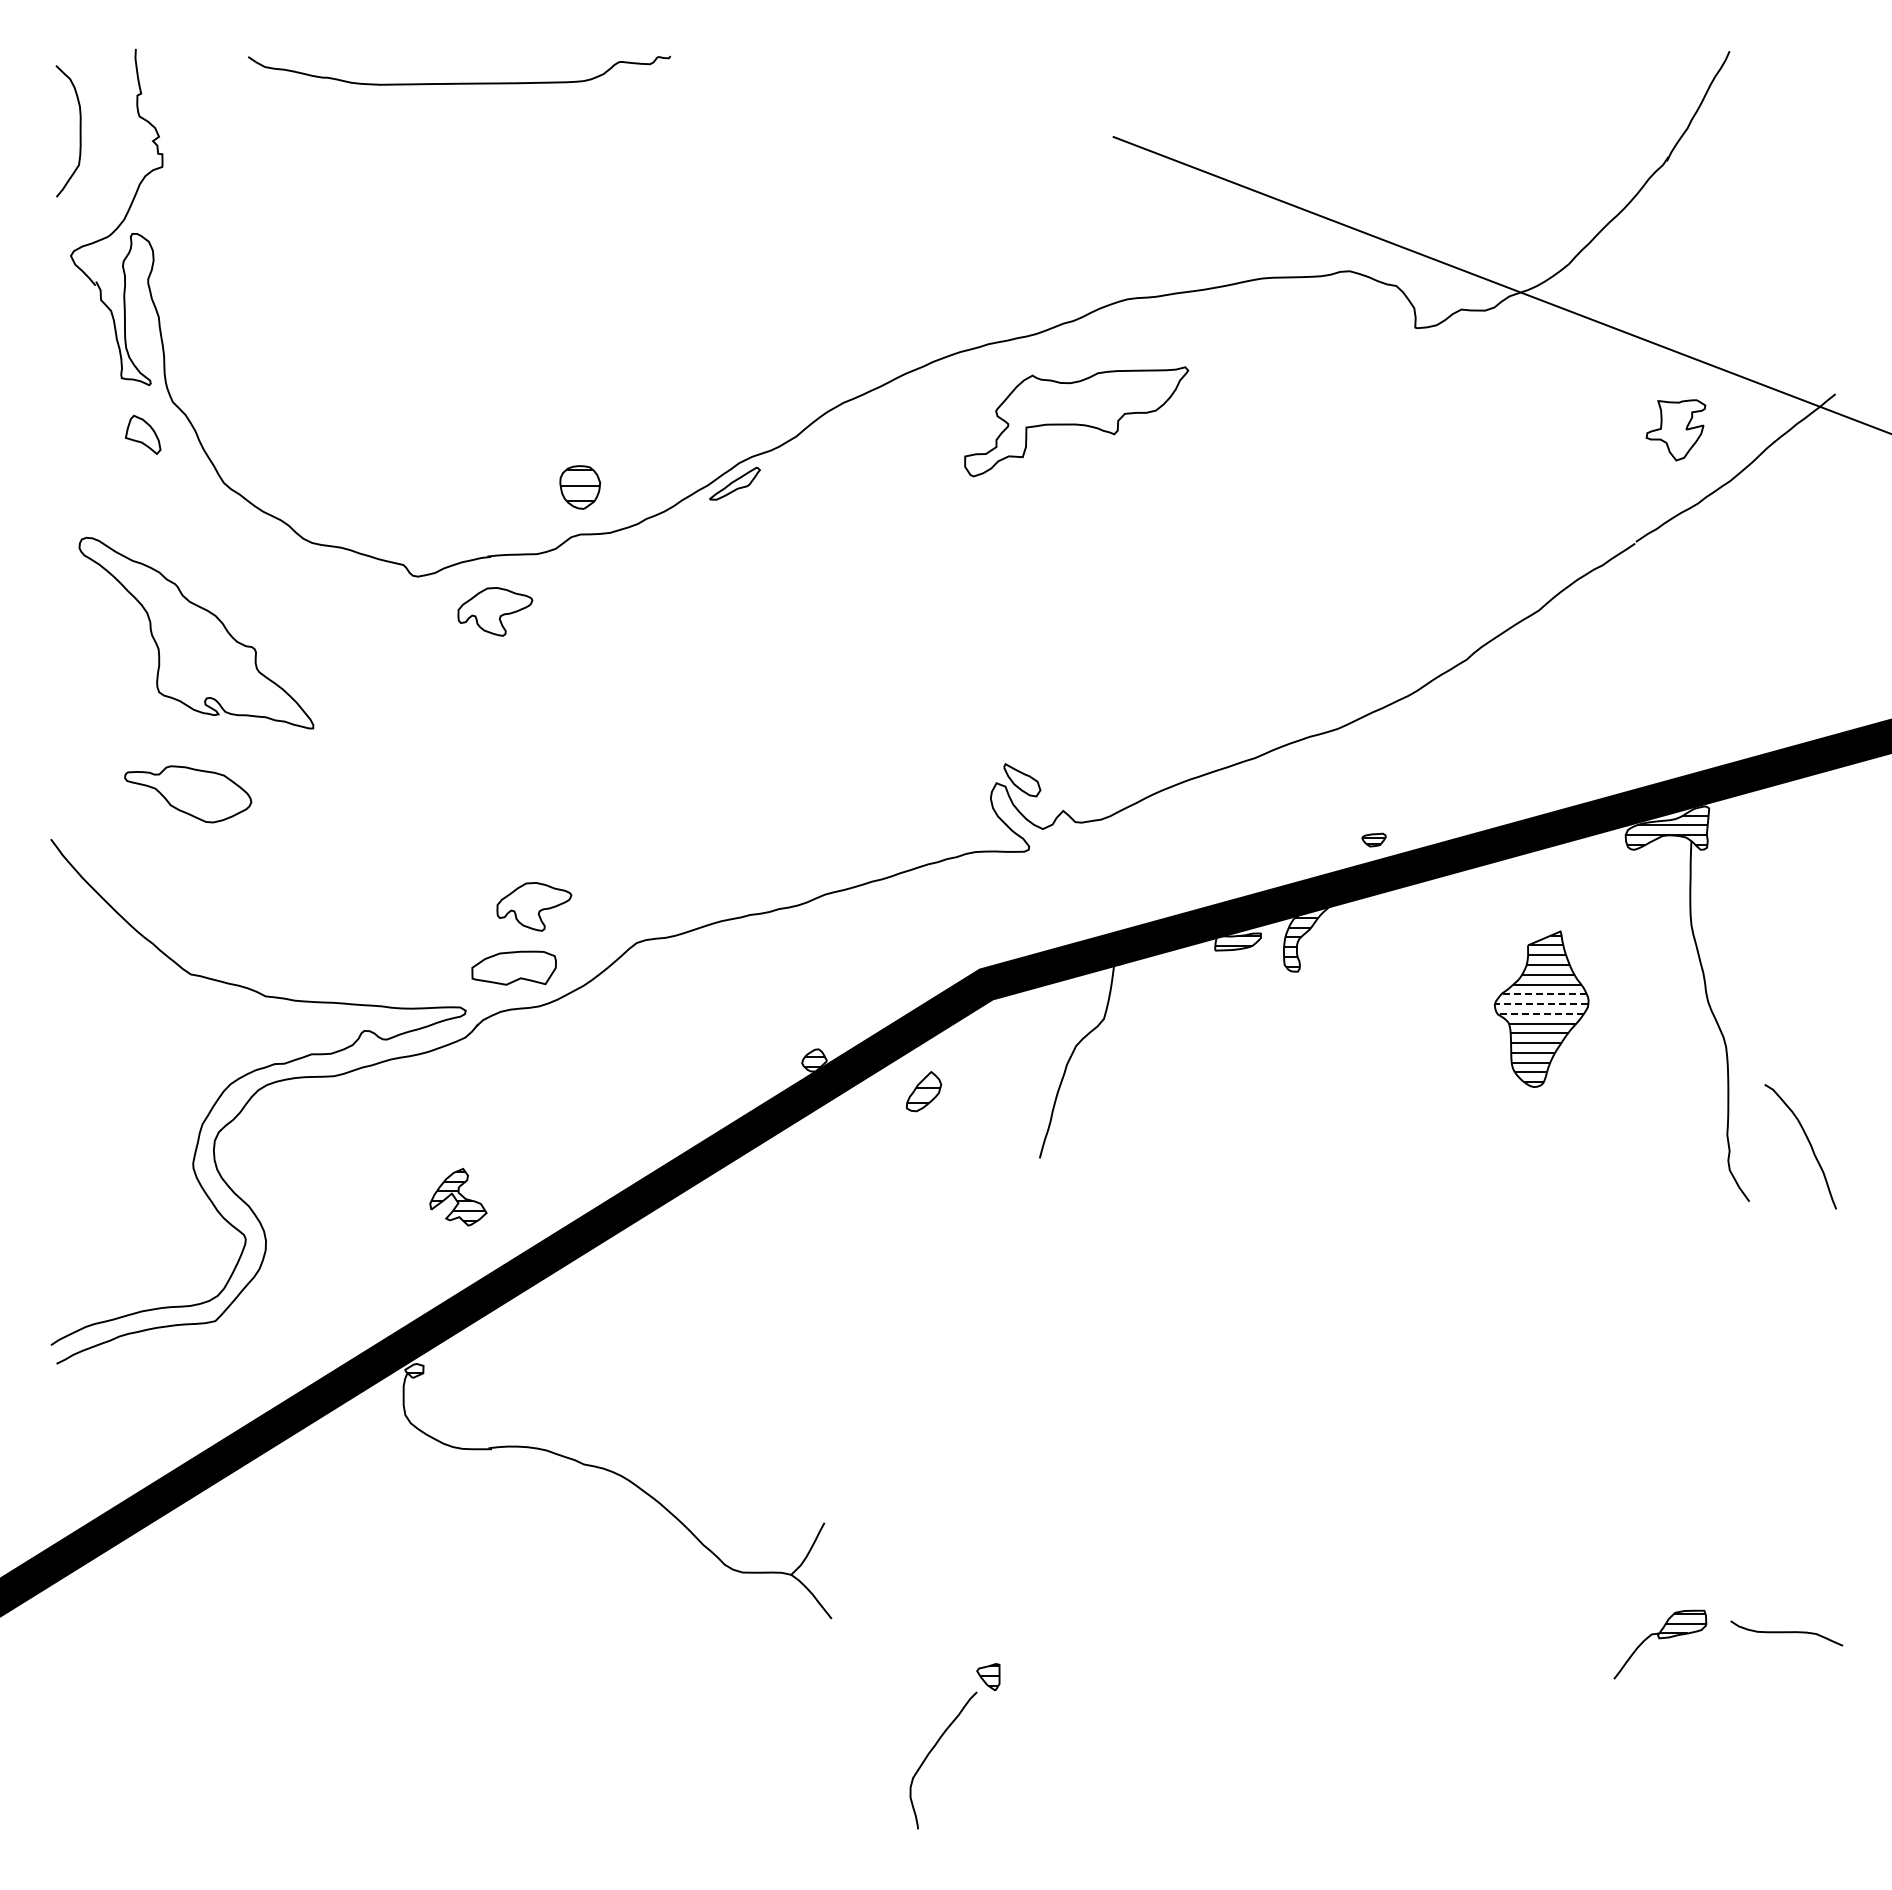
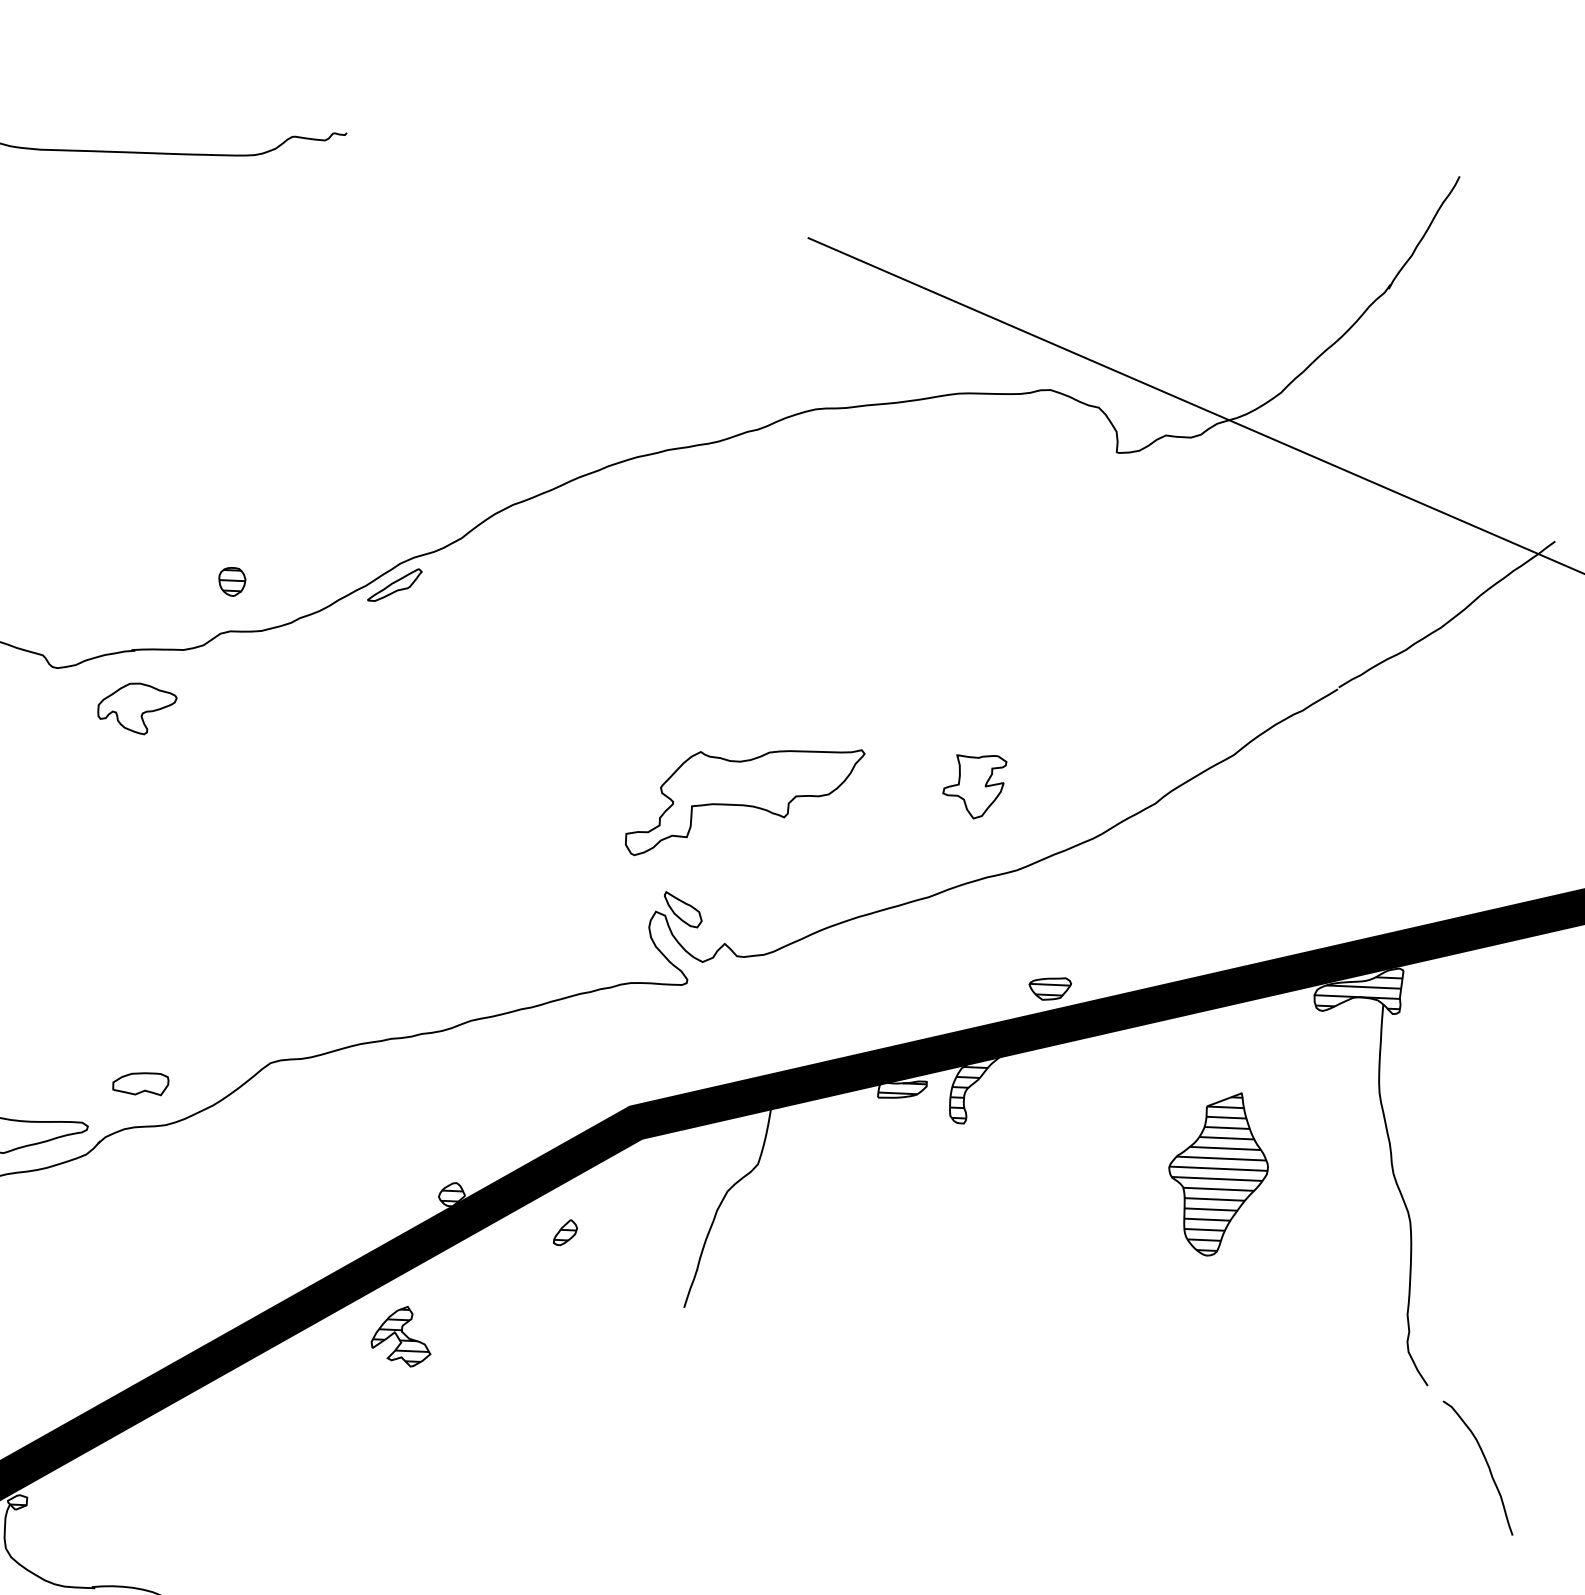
part: (1076, 421) -> (744, 802), moved
part: (1675, 430) -> (973, 786), moved
part: (580, 487) -> (232, 581), size x0.62
part: (1373, 839) -> (1049, 988), size x1.67
part: (534, 906) -> (164, 1020), removed
part: (514, 967) -> (141, 1083), size x0.62
line: (1544, 994) -> (1221, 1158), dashed -> solid
line: (1541, 1004) -> (1218, 1169), dashed -> solid
line: (1540, 1013) -> (1216, 1178), dashed -> solid
part: (923, 1091) -> (565, 1232), size x0.62
curve: (1808, 1142) -> (1486, 1464), moved
part: (458, 1197) -> (401, 1336), moved

